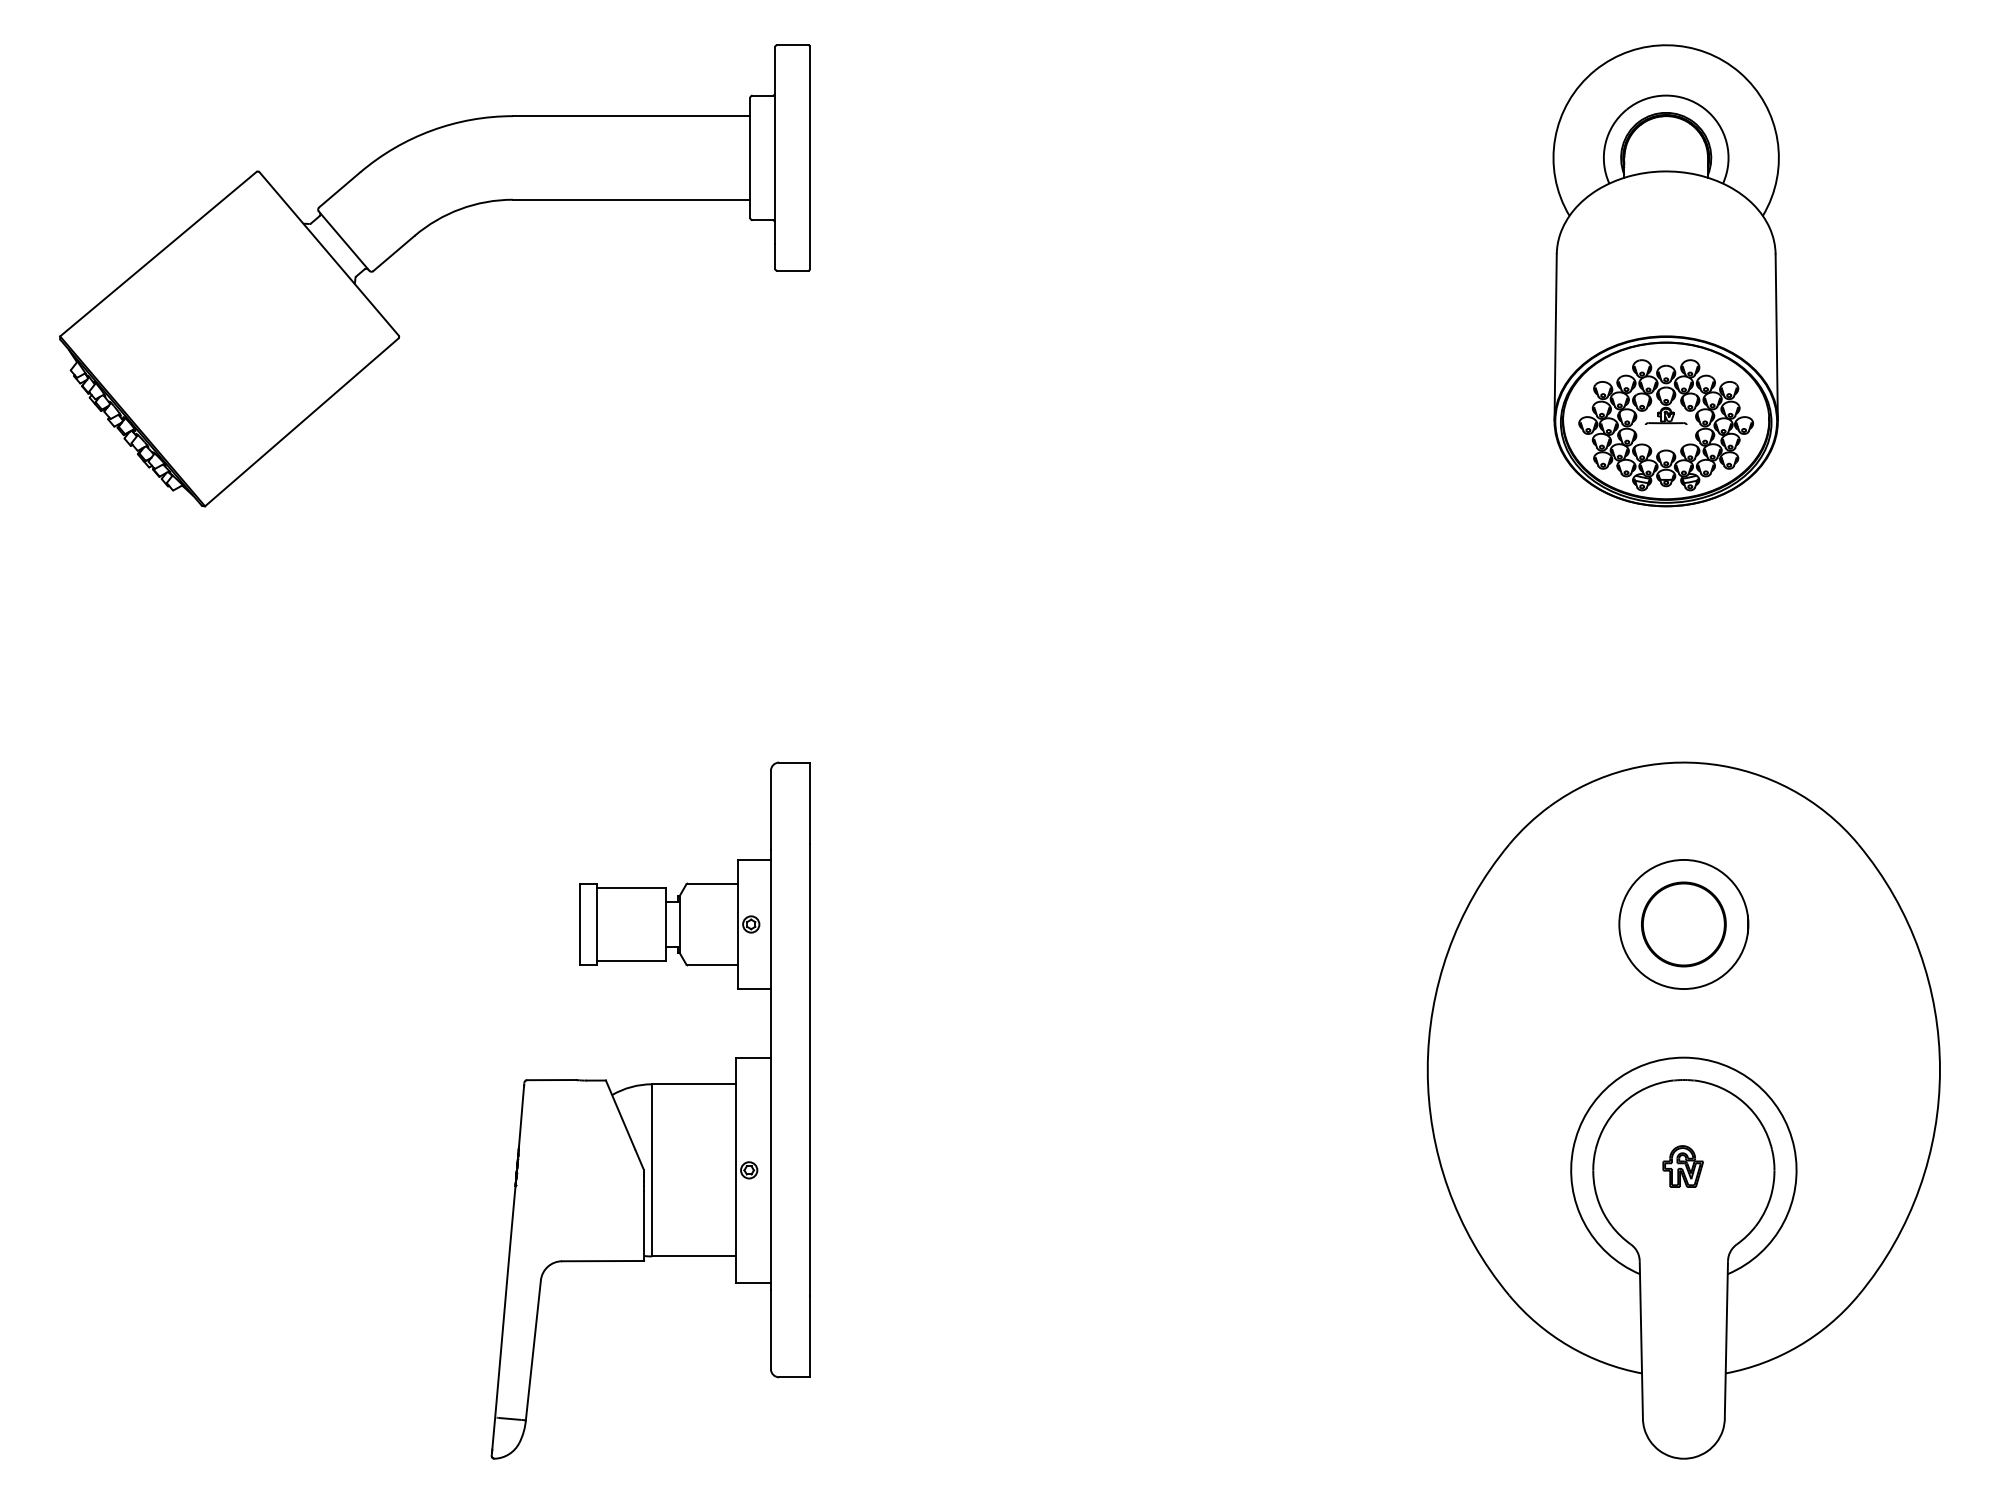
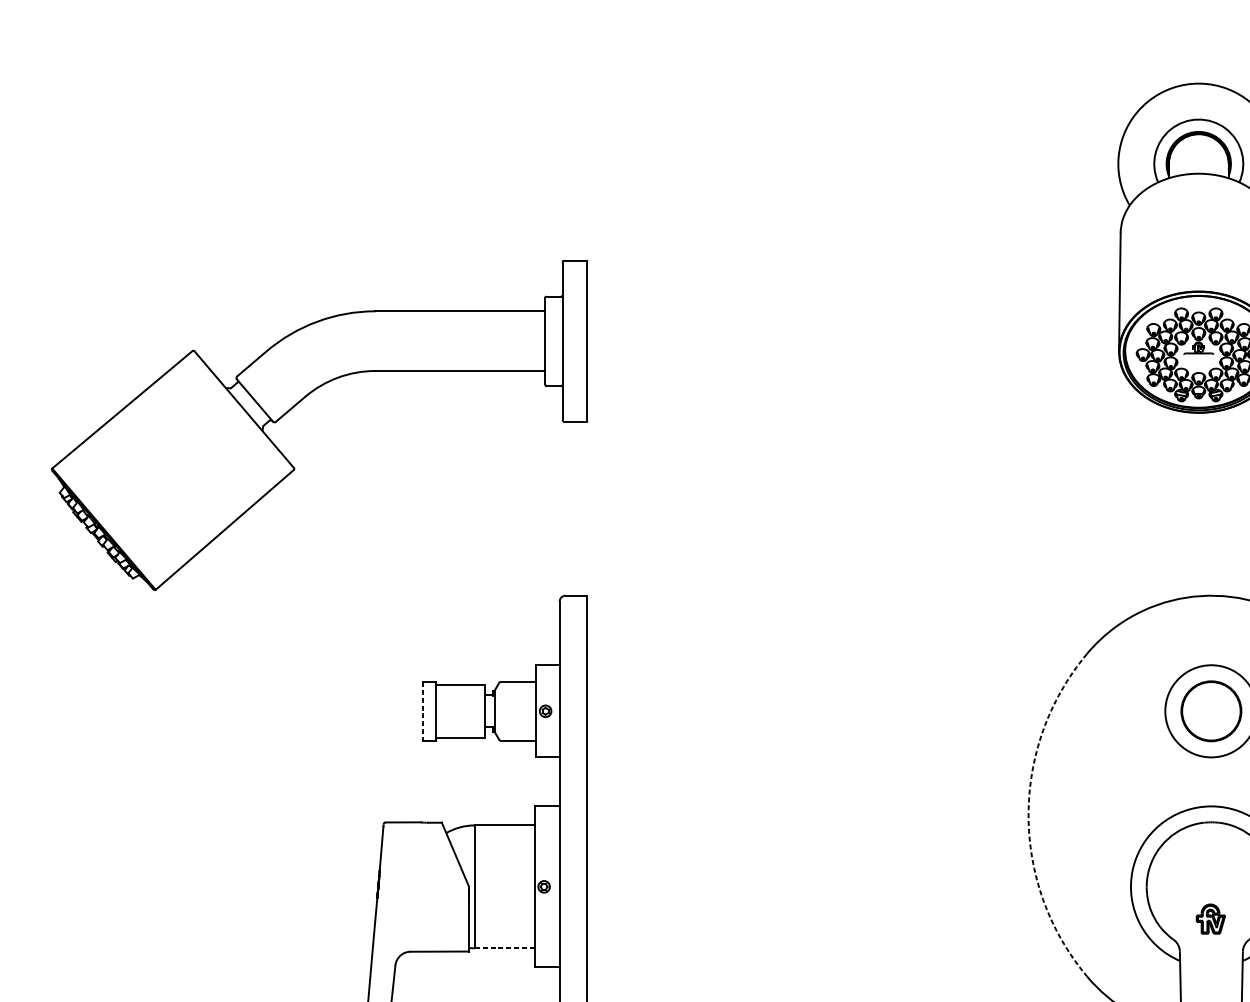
part: (406, 244) -> (299, 402), moved
line: (579, 924) -> (422, 711), solid -> dashed
arc: (1427, 1069) -> (1028, 814), solid -> dashed
part: (1682, 1166) -> (1210, 919), moved
line: (693, 1256) -> (504, 948), solid -> dashed

